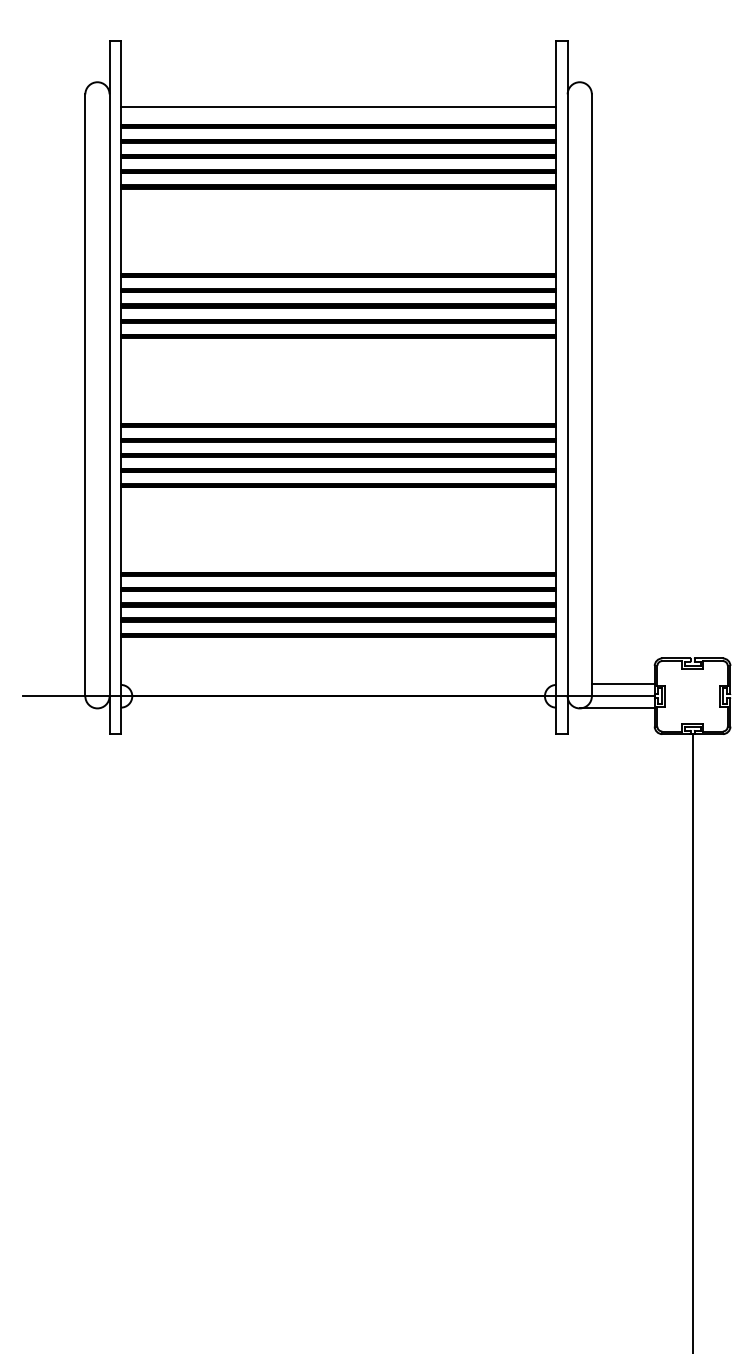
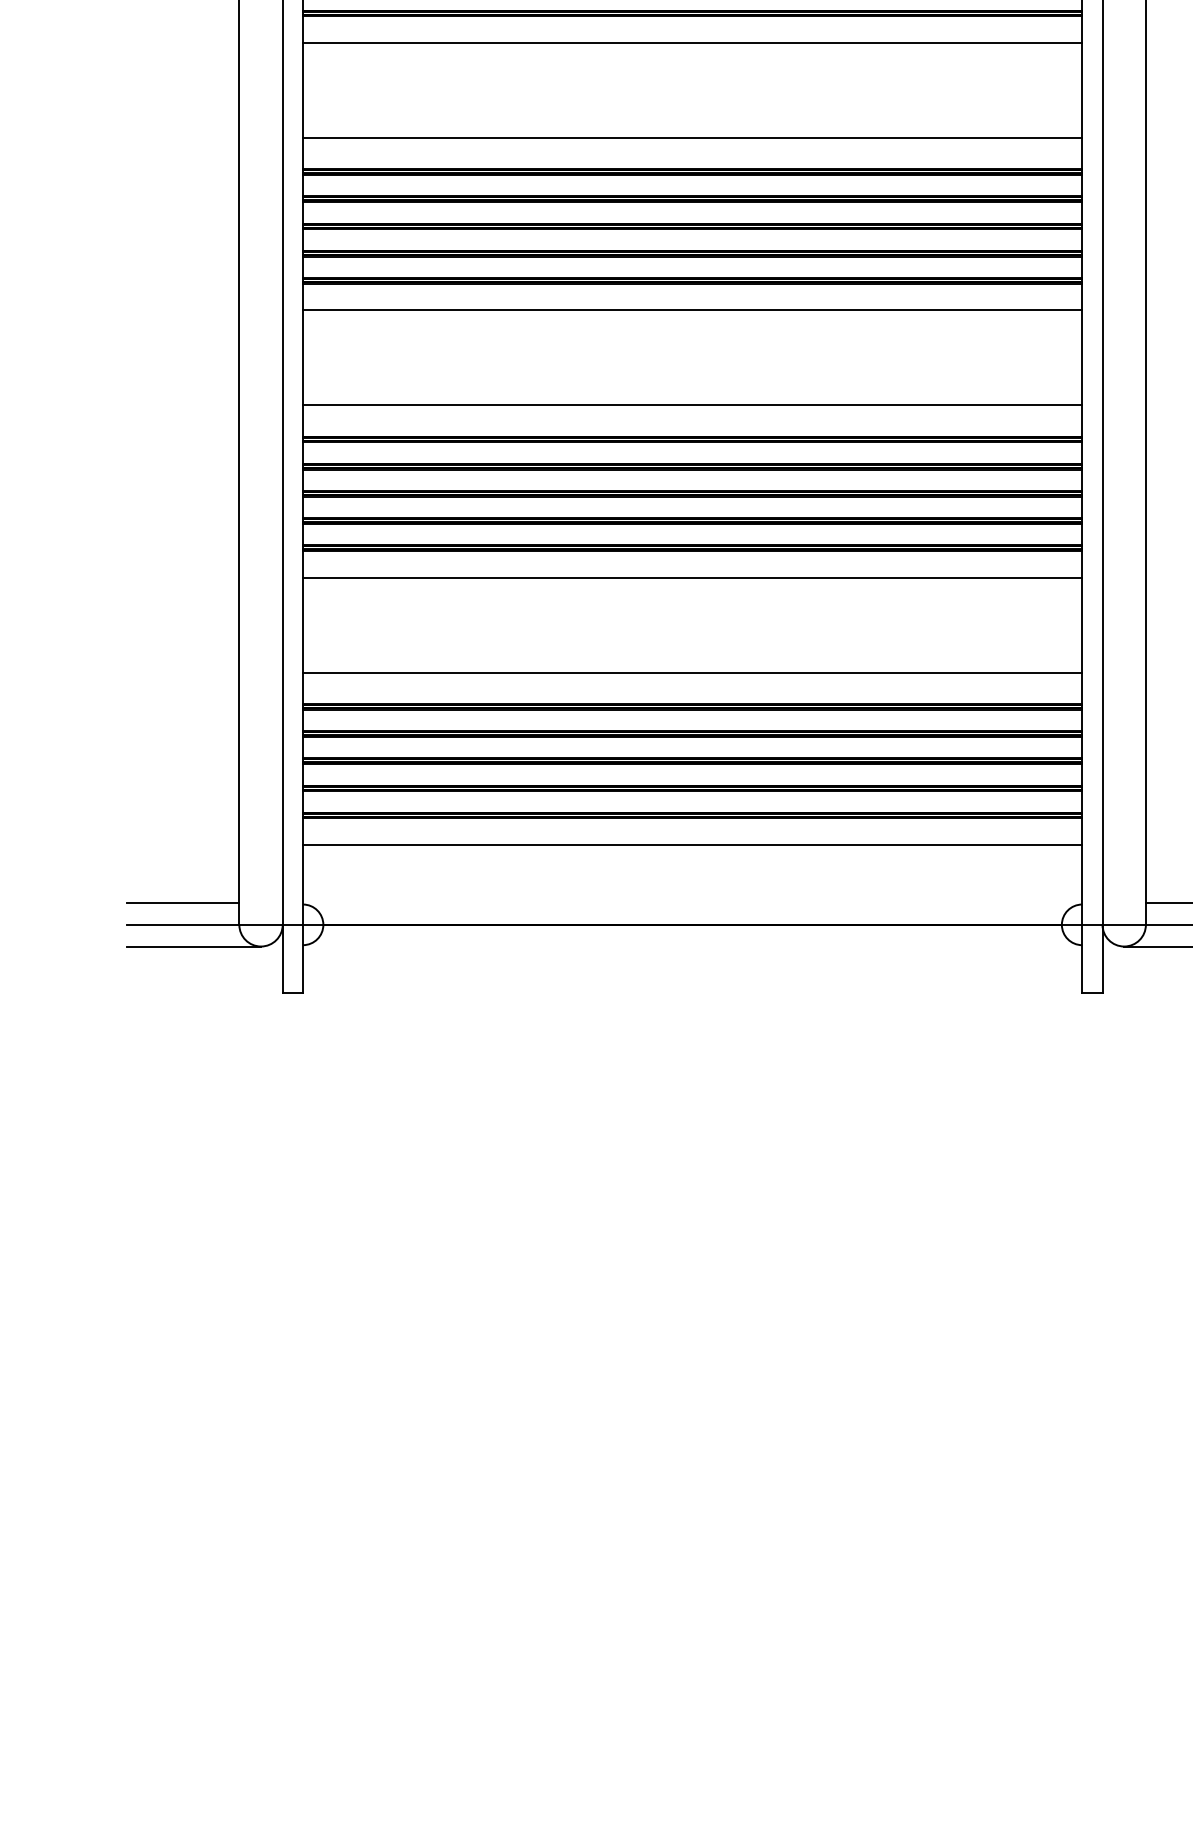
line: (338, 203) -> (692, 42), added
line: (338, 256) -> (692, 137), added
line: (338, 352) -> (692, 309), added
line: (338, 406) -> (692, 406), added
line: (338, 502) -> (692, 578), added
line: (338, 555) -> (692, 672), added
line: (338, 651) -> (692, 844), added
line: (53, 684) -> (182, 903), added
line: (59, 708) -> (193, 946), added

